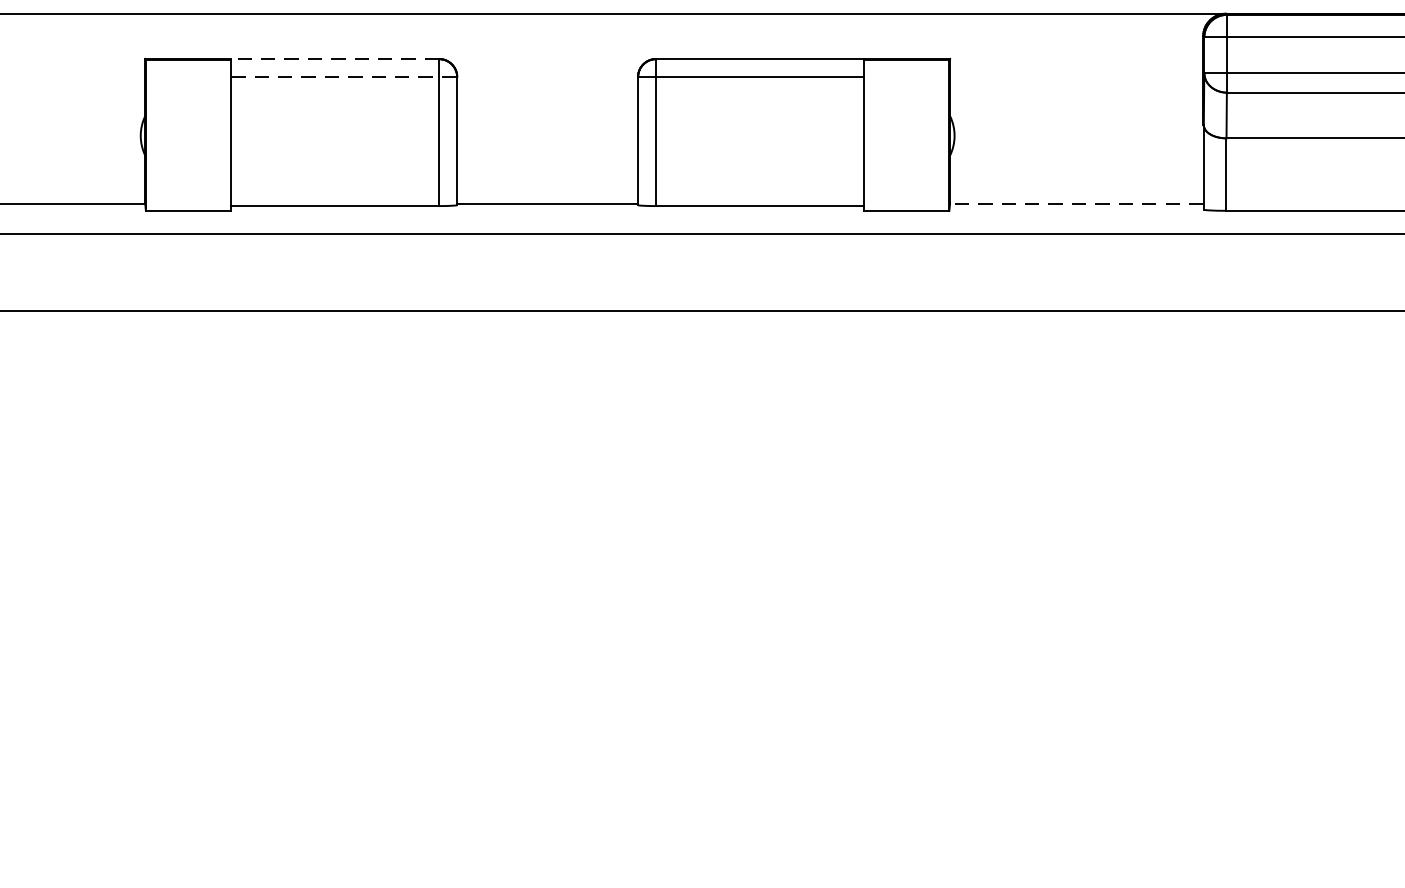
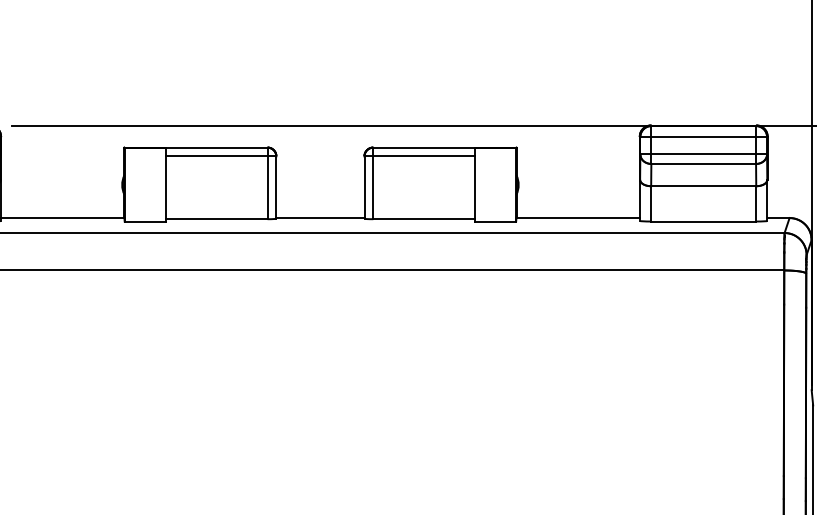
line: (334, 58) -> (216, 147), dashed -> solid
line: (344, 77) -> (221, 156), dashed -> solid
line: (1077, 204) -> (578, 218), dashed -> solid

